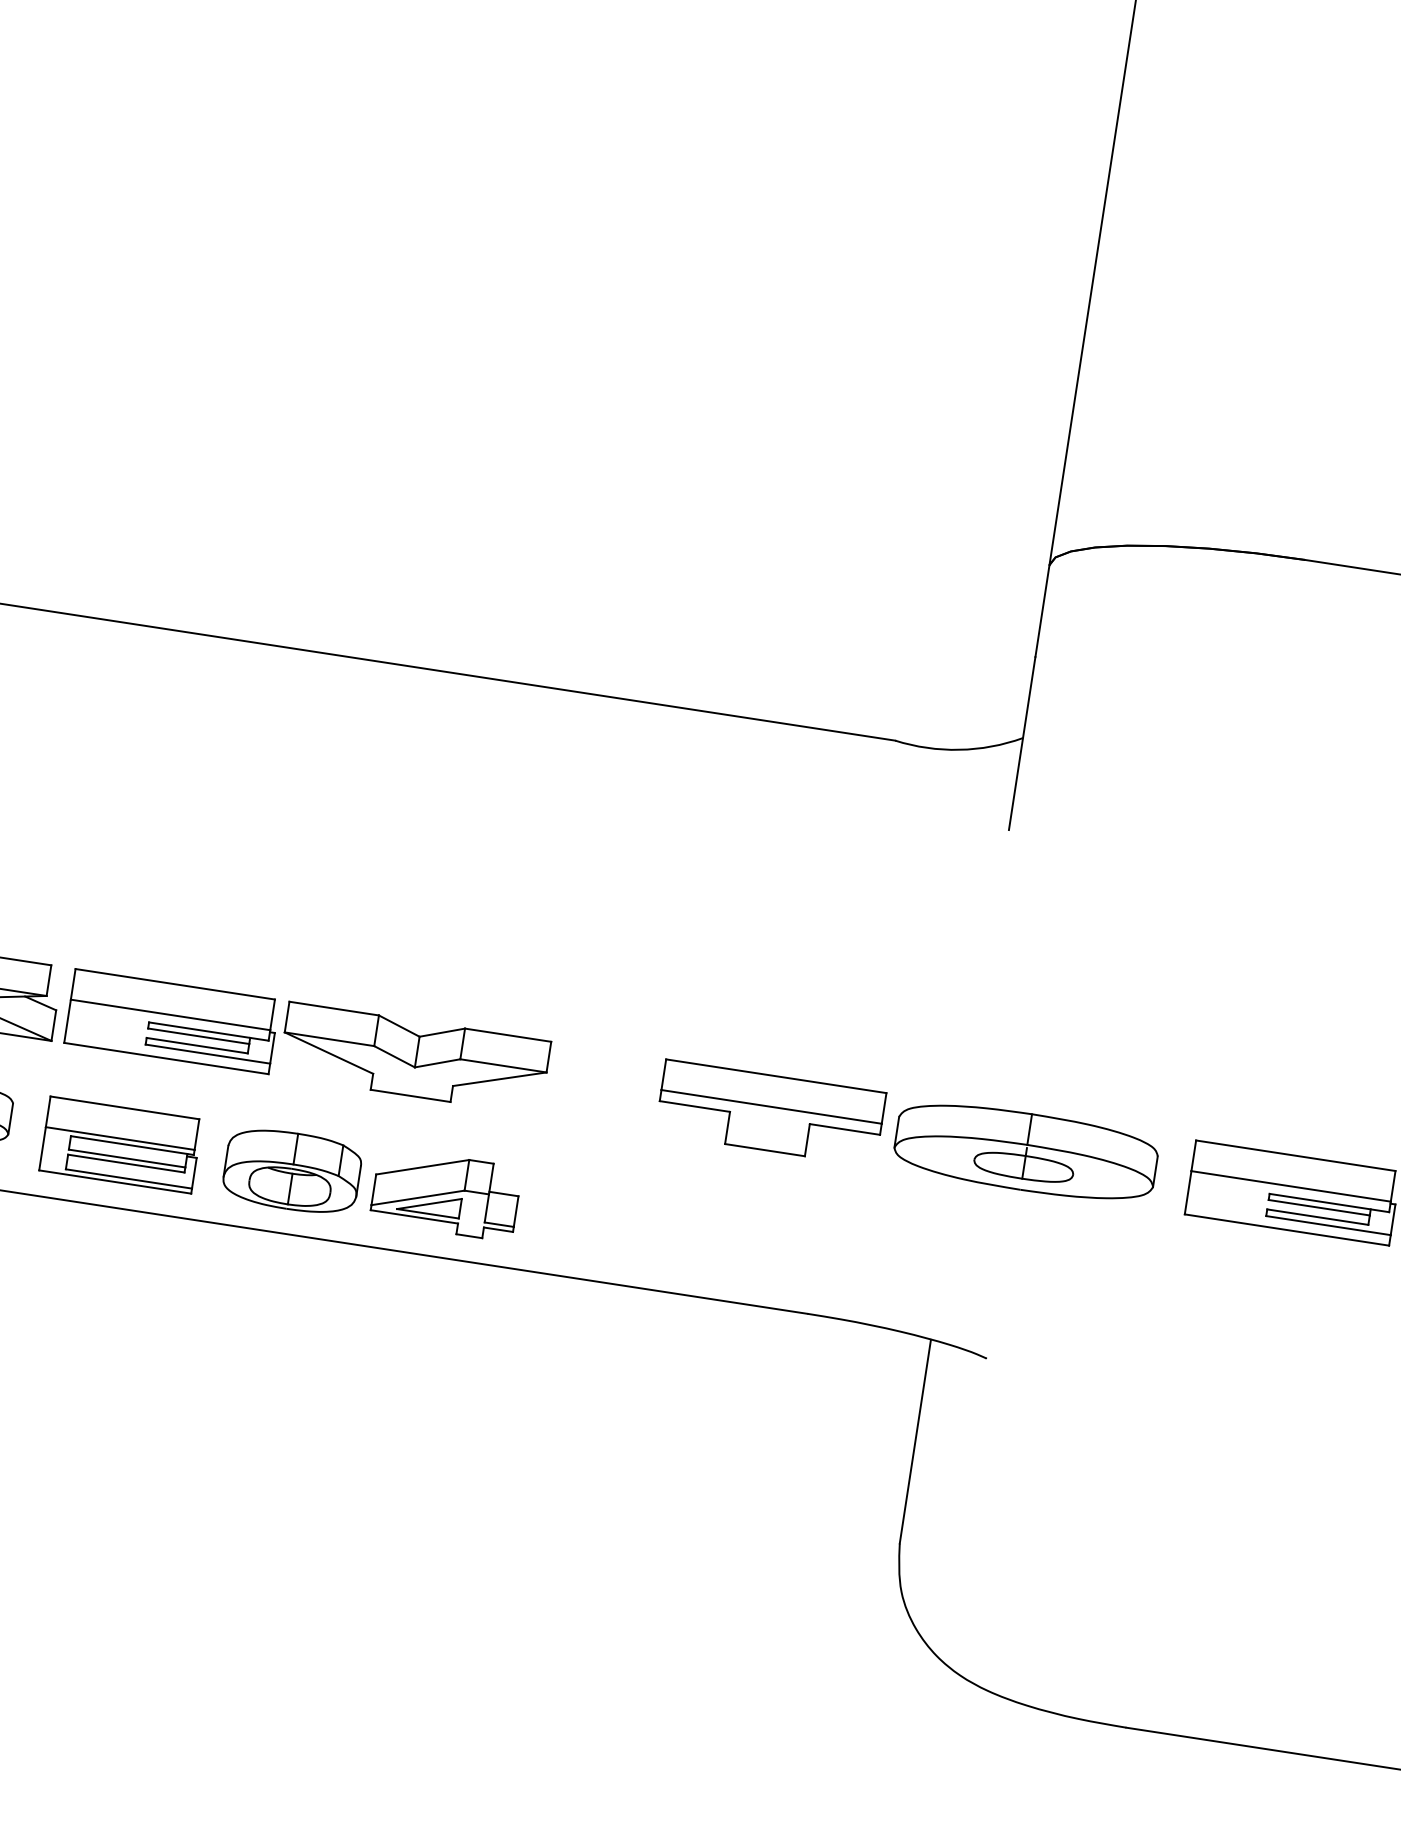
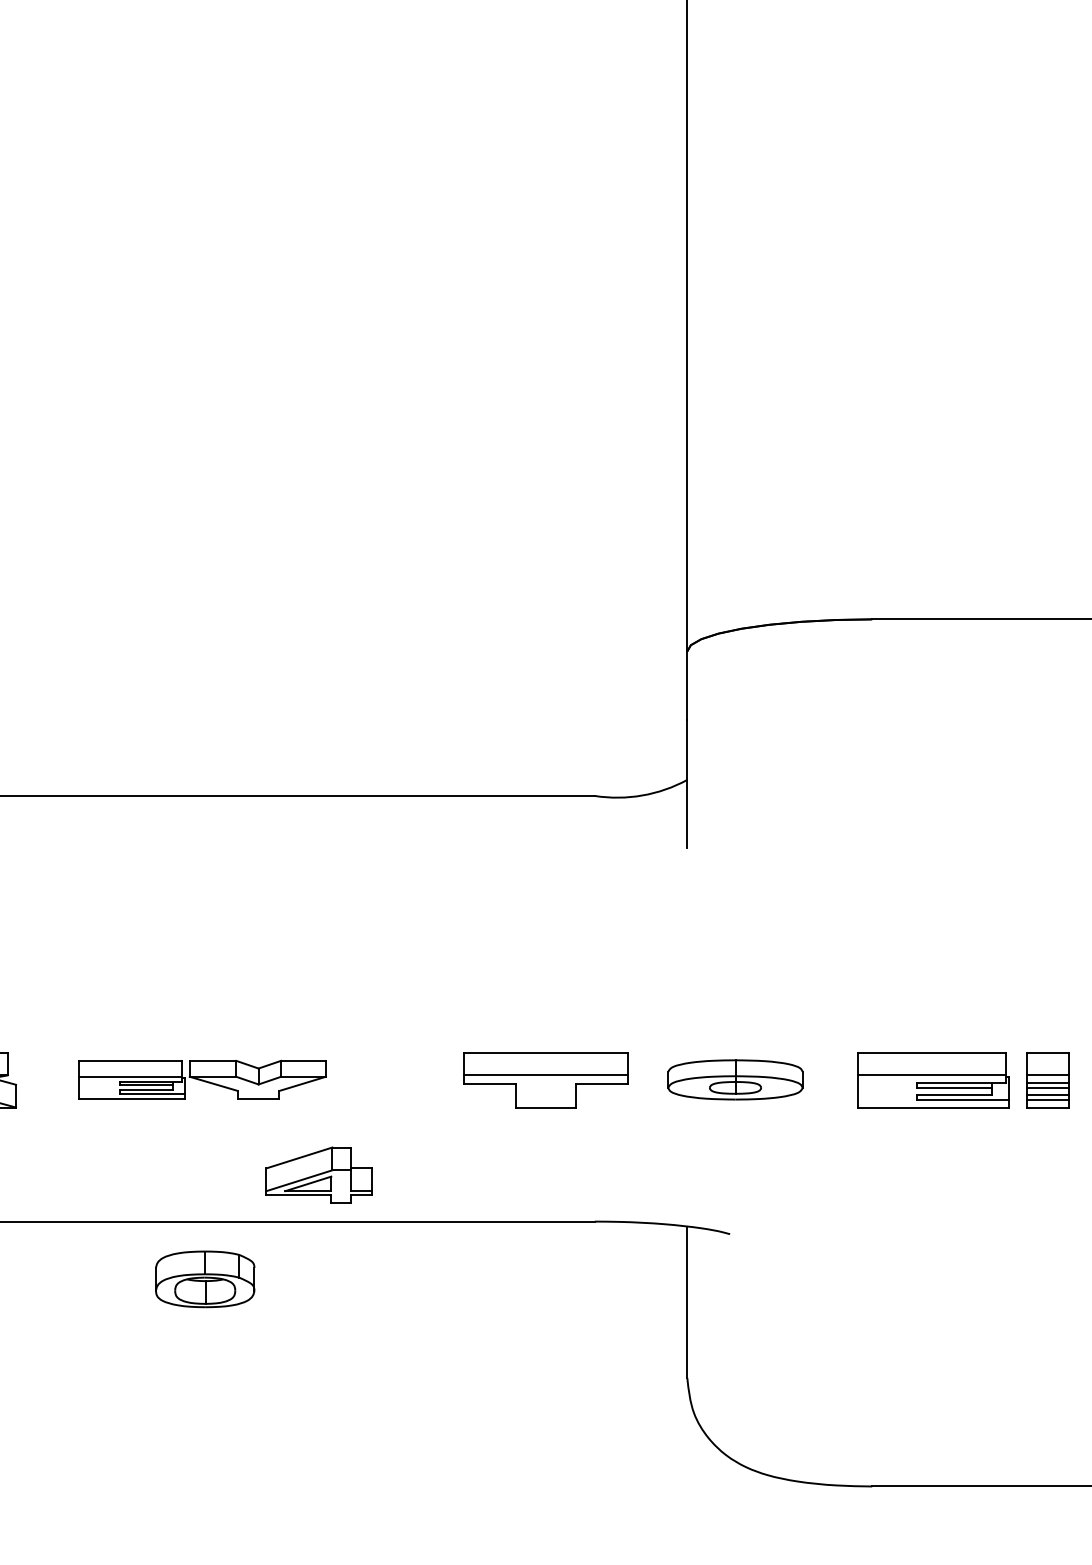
part: (308, 1041) -> (202, 1079), size x0.7
part: (120, 1145) -> (77, 1175), removed
part: (1026, 1151) -> (735, 1079), size x0.7
part: (292, 1171) -> (205, 1279), moved

